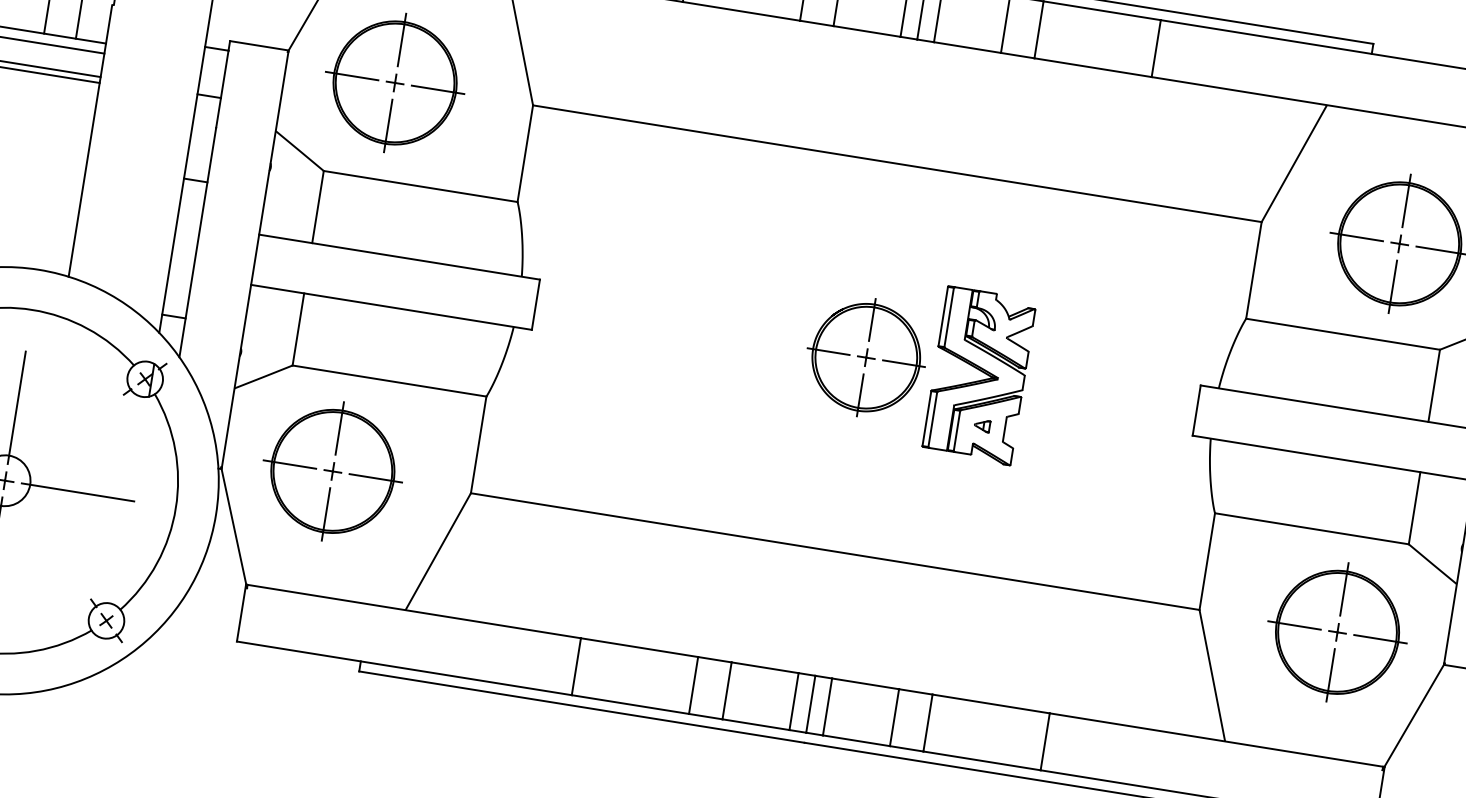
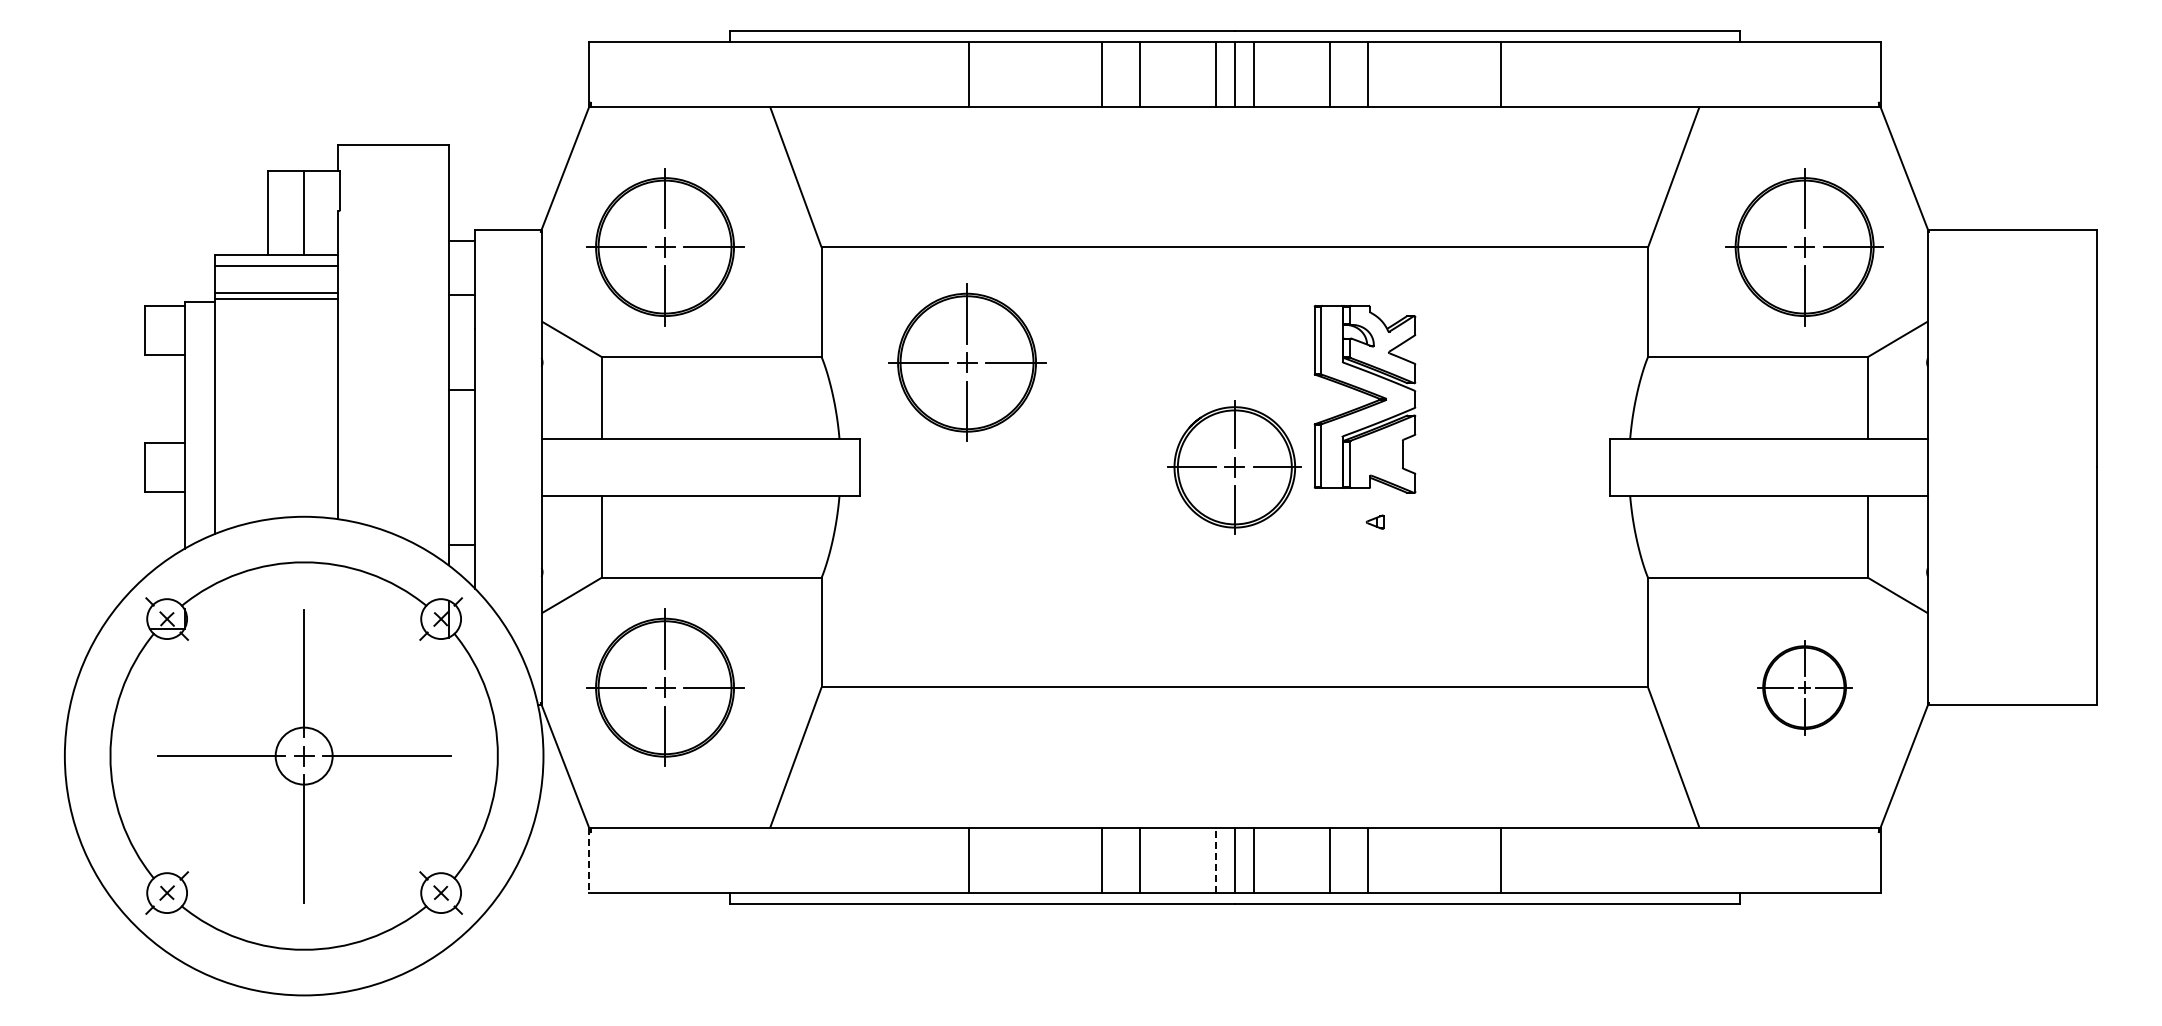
part: (645, 227) -> (967, 362), added
part: (978, 375) -> (1364, 399), moved
line: (241, 613) -> (589, 861), solid -> dashed
part: (1337, 632) -> (1804, 687), size x0.6
line: (793, 701) -> (1215, 860), solid -> dashed

